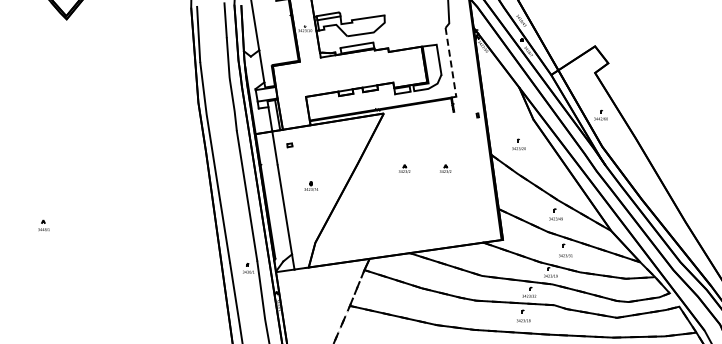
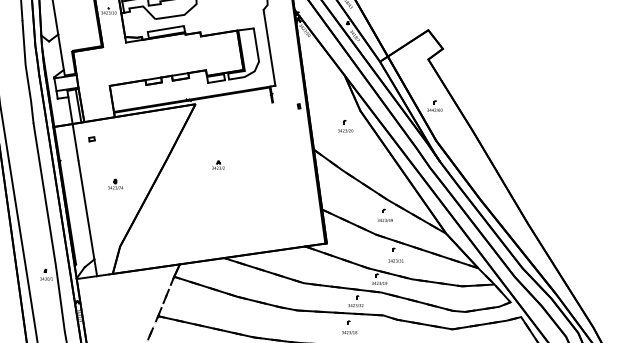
line: (450, 62) -> (269, 47), dashed -> solid
part: (518, 144) -> (345, 126), moved
part: (445, 168) -> (263, 164), removed

